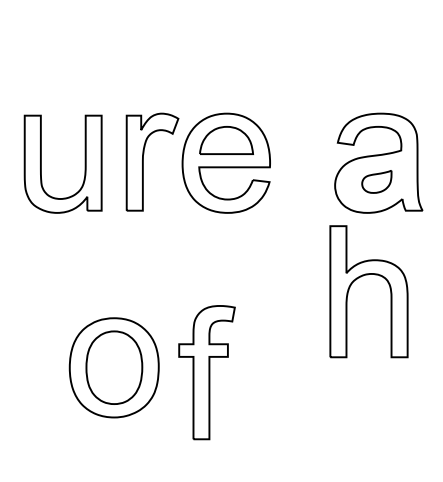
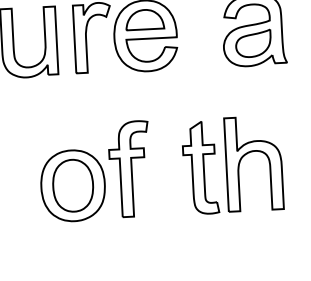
part: (376, 181) -> (253, 43), size x1.67
part: (361, 277) -> (248, 153), moved
part: (293, 351) -> (200, 167), added
part: (206, 372) -> (129, 169), moved

